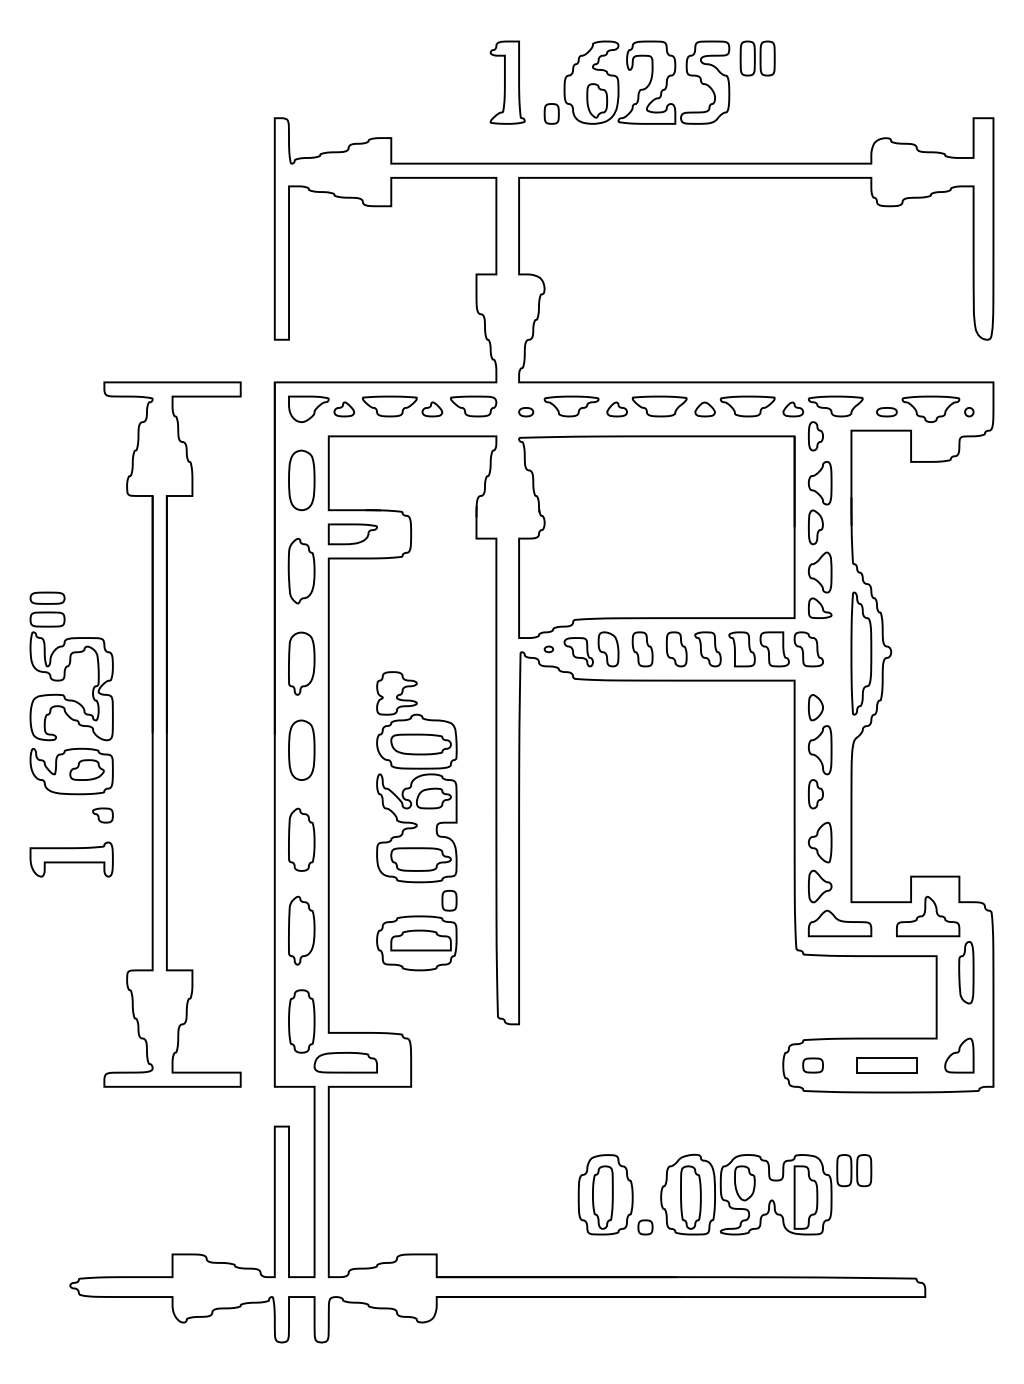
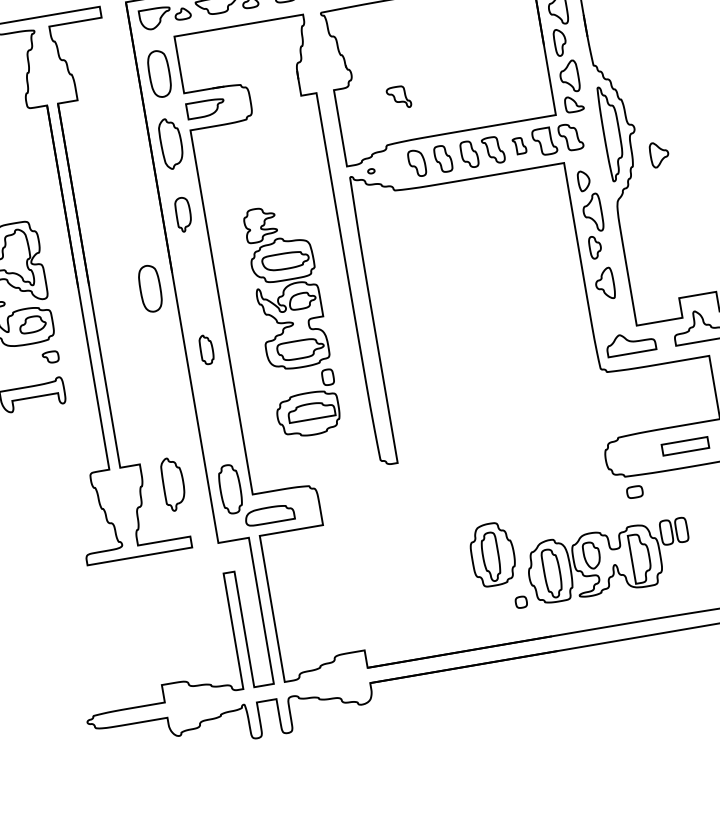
part: (741, 649) -> (519, 146), size x0.6
part: (578, 652) -> (398, 97), moved
part: (301, 663) -> (183, 214), size x0.7
part: (301, 749) -> (150, 288), moved
part: (301, 839) -> (206, 349), size x0.6
part: (820, 886) -> (659, 154), moved
part: (301, 930) -> (173, 484), moved
part: (812, 1065) -> (634, 492), moved
part: (605, 1194) -> (492, 554), moved

